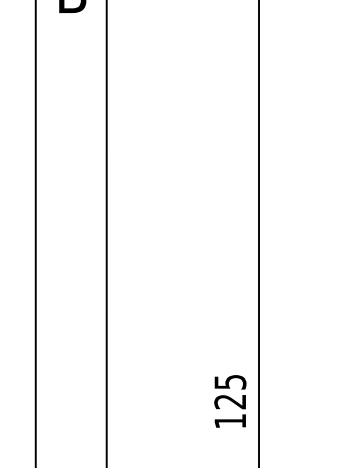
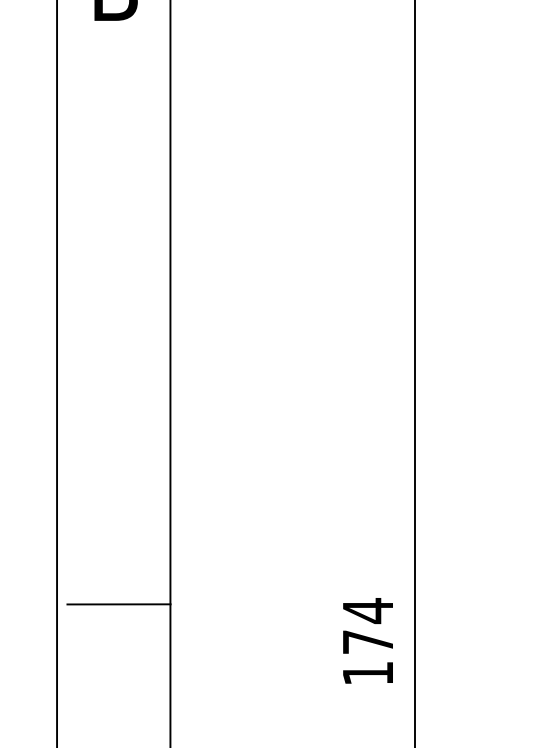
line: (74, 378) -> (118, 604), added
text: (230, 391) -> (368, 625), 125 -> 174

